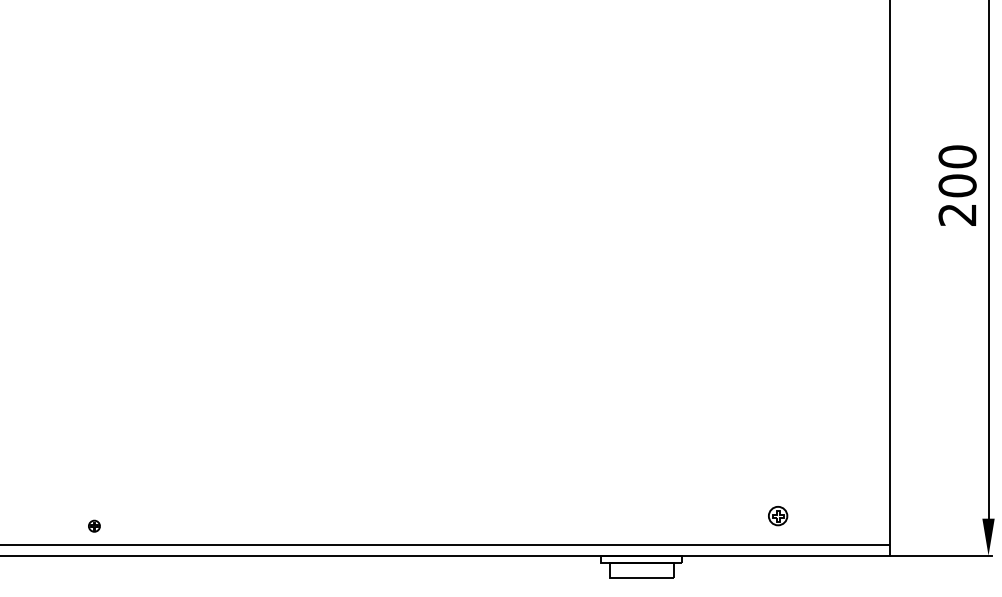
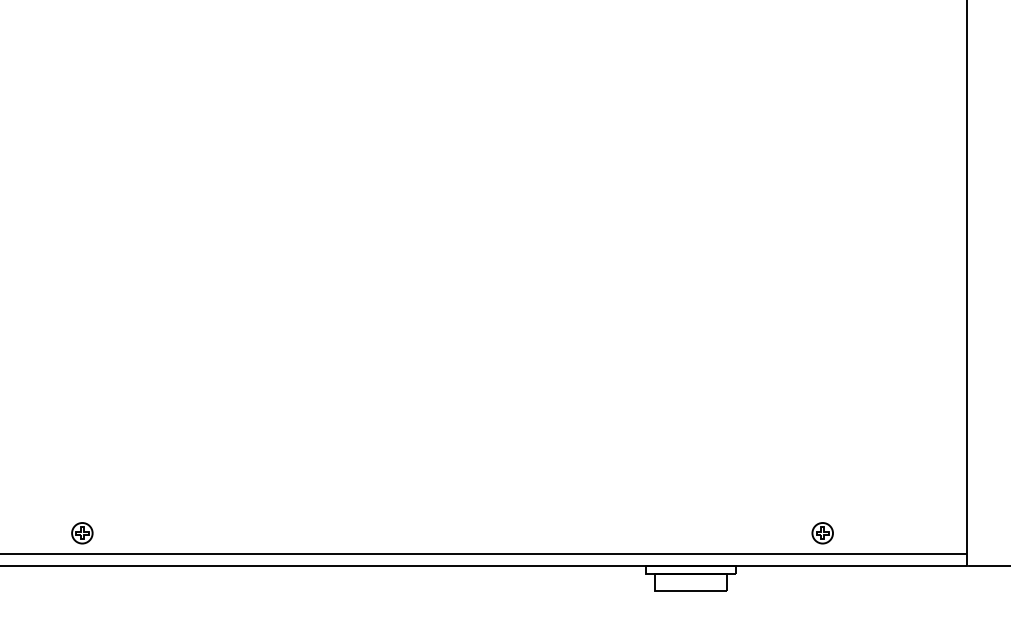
part: (778, 516) -> (823, 533), moved
part: (94, 526) -> (82, 533), size x1.67

